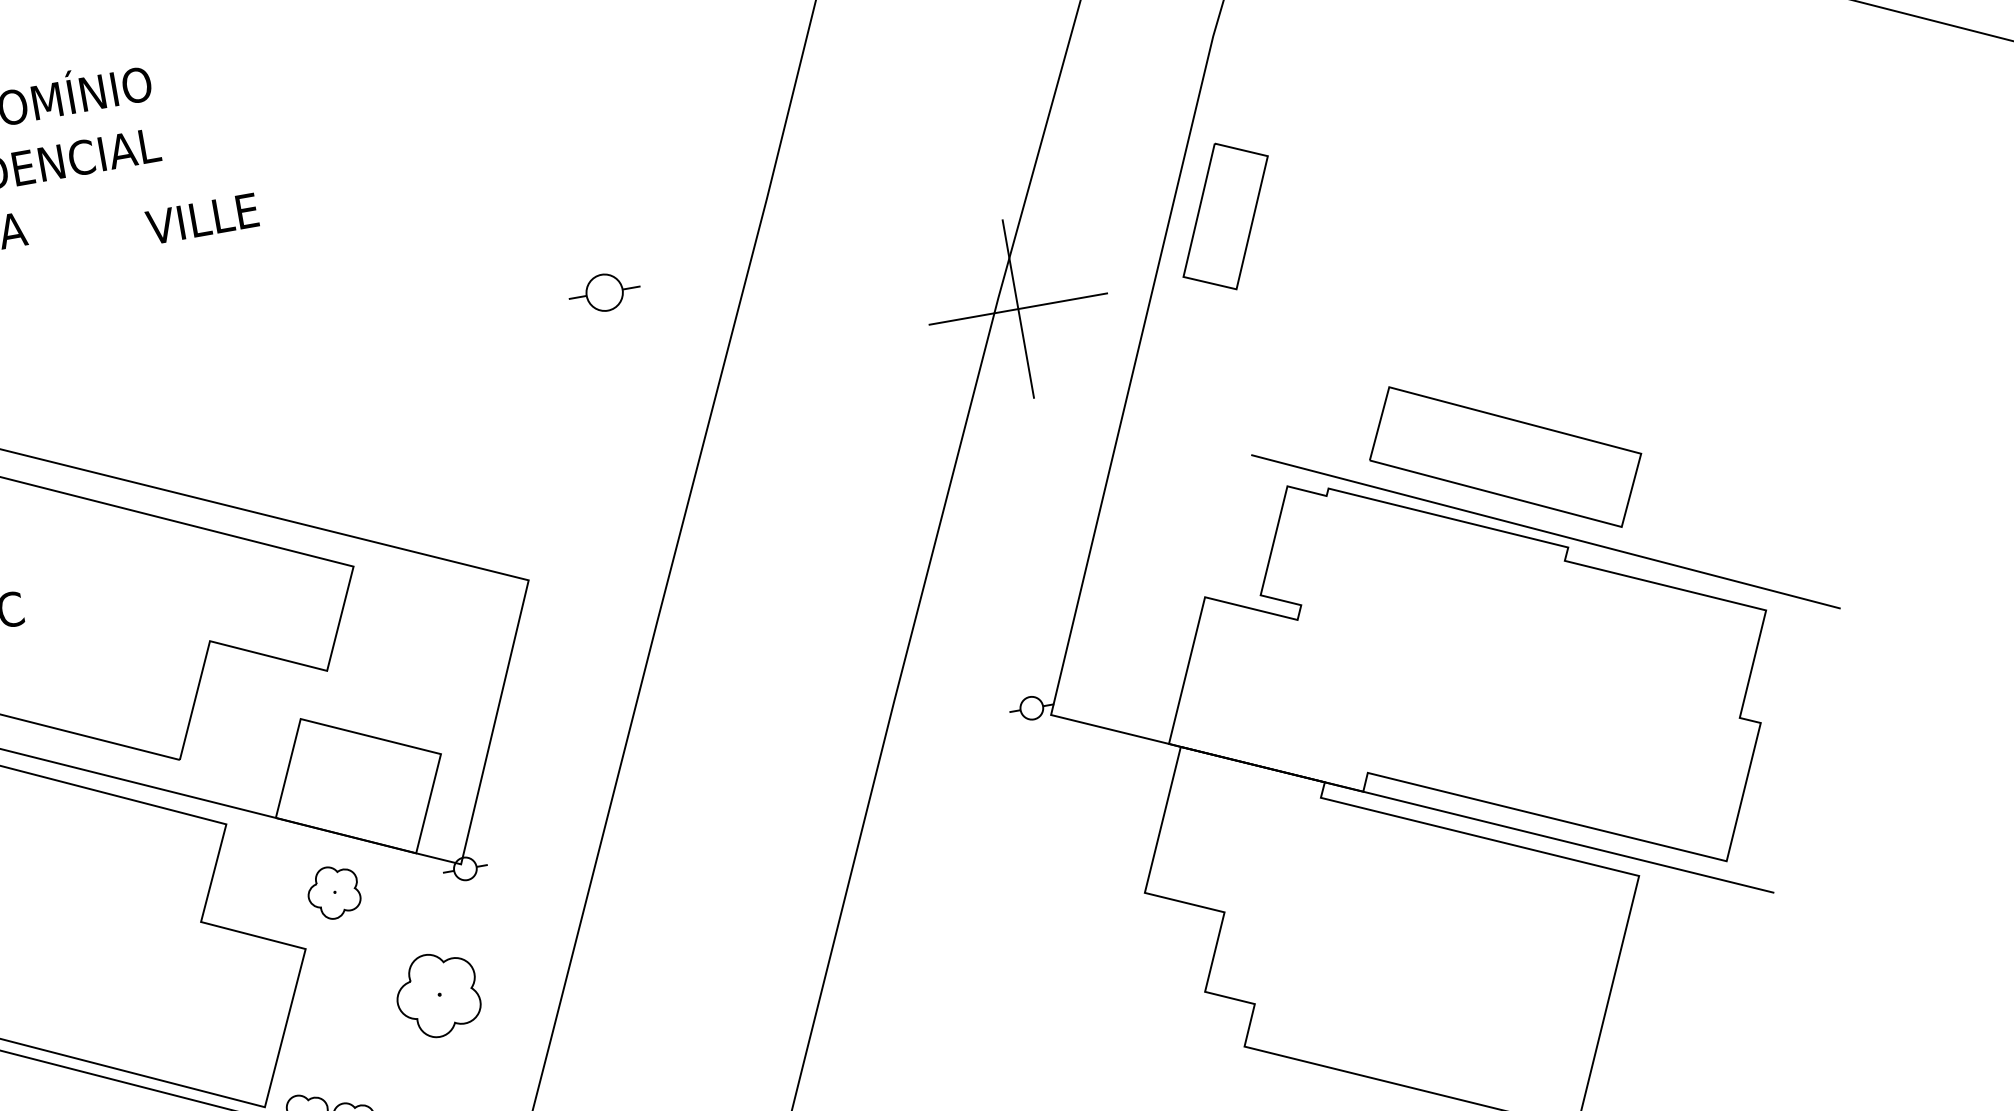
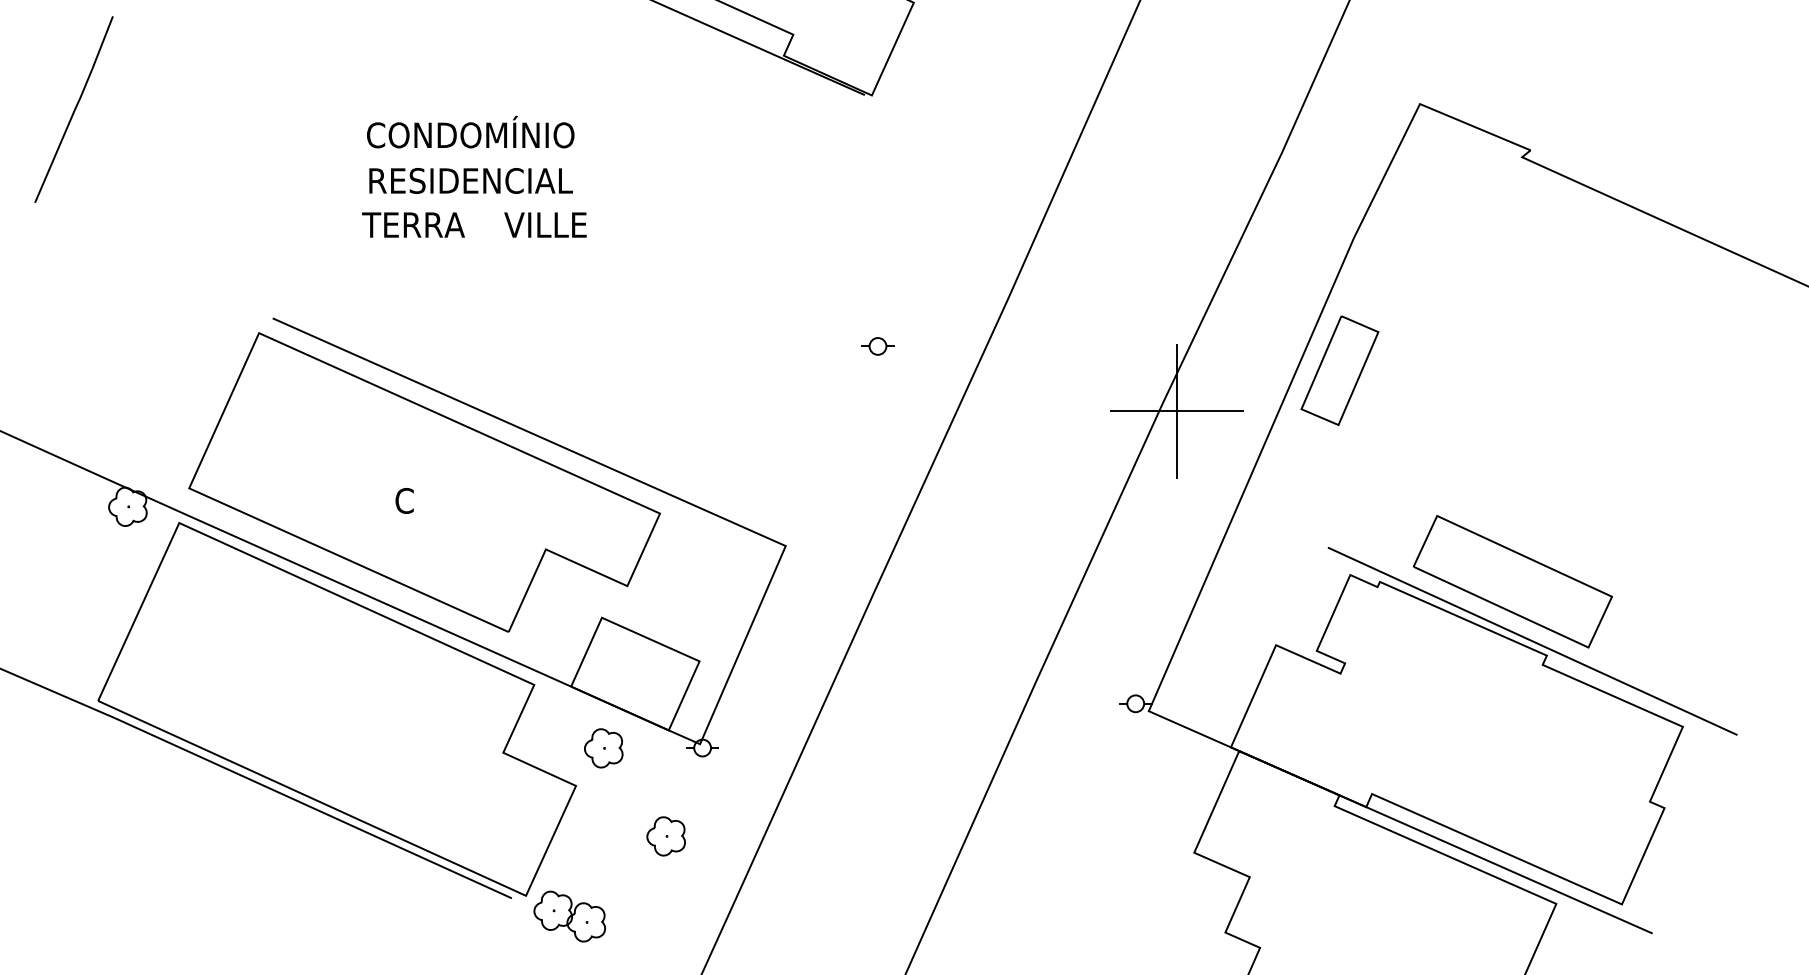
text: (202, 218) -> (545, 224), moved
part: (604, 292) -> (877, 346), size x0.62
part: (436, 995) -> (665, 836), size x0.62

